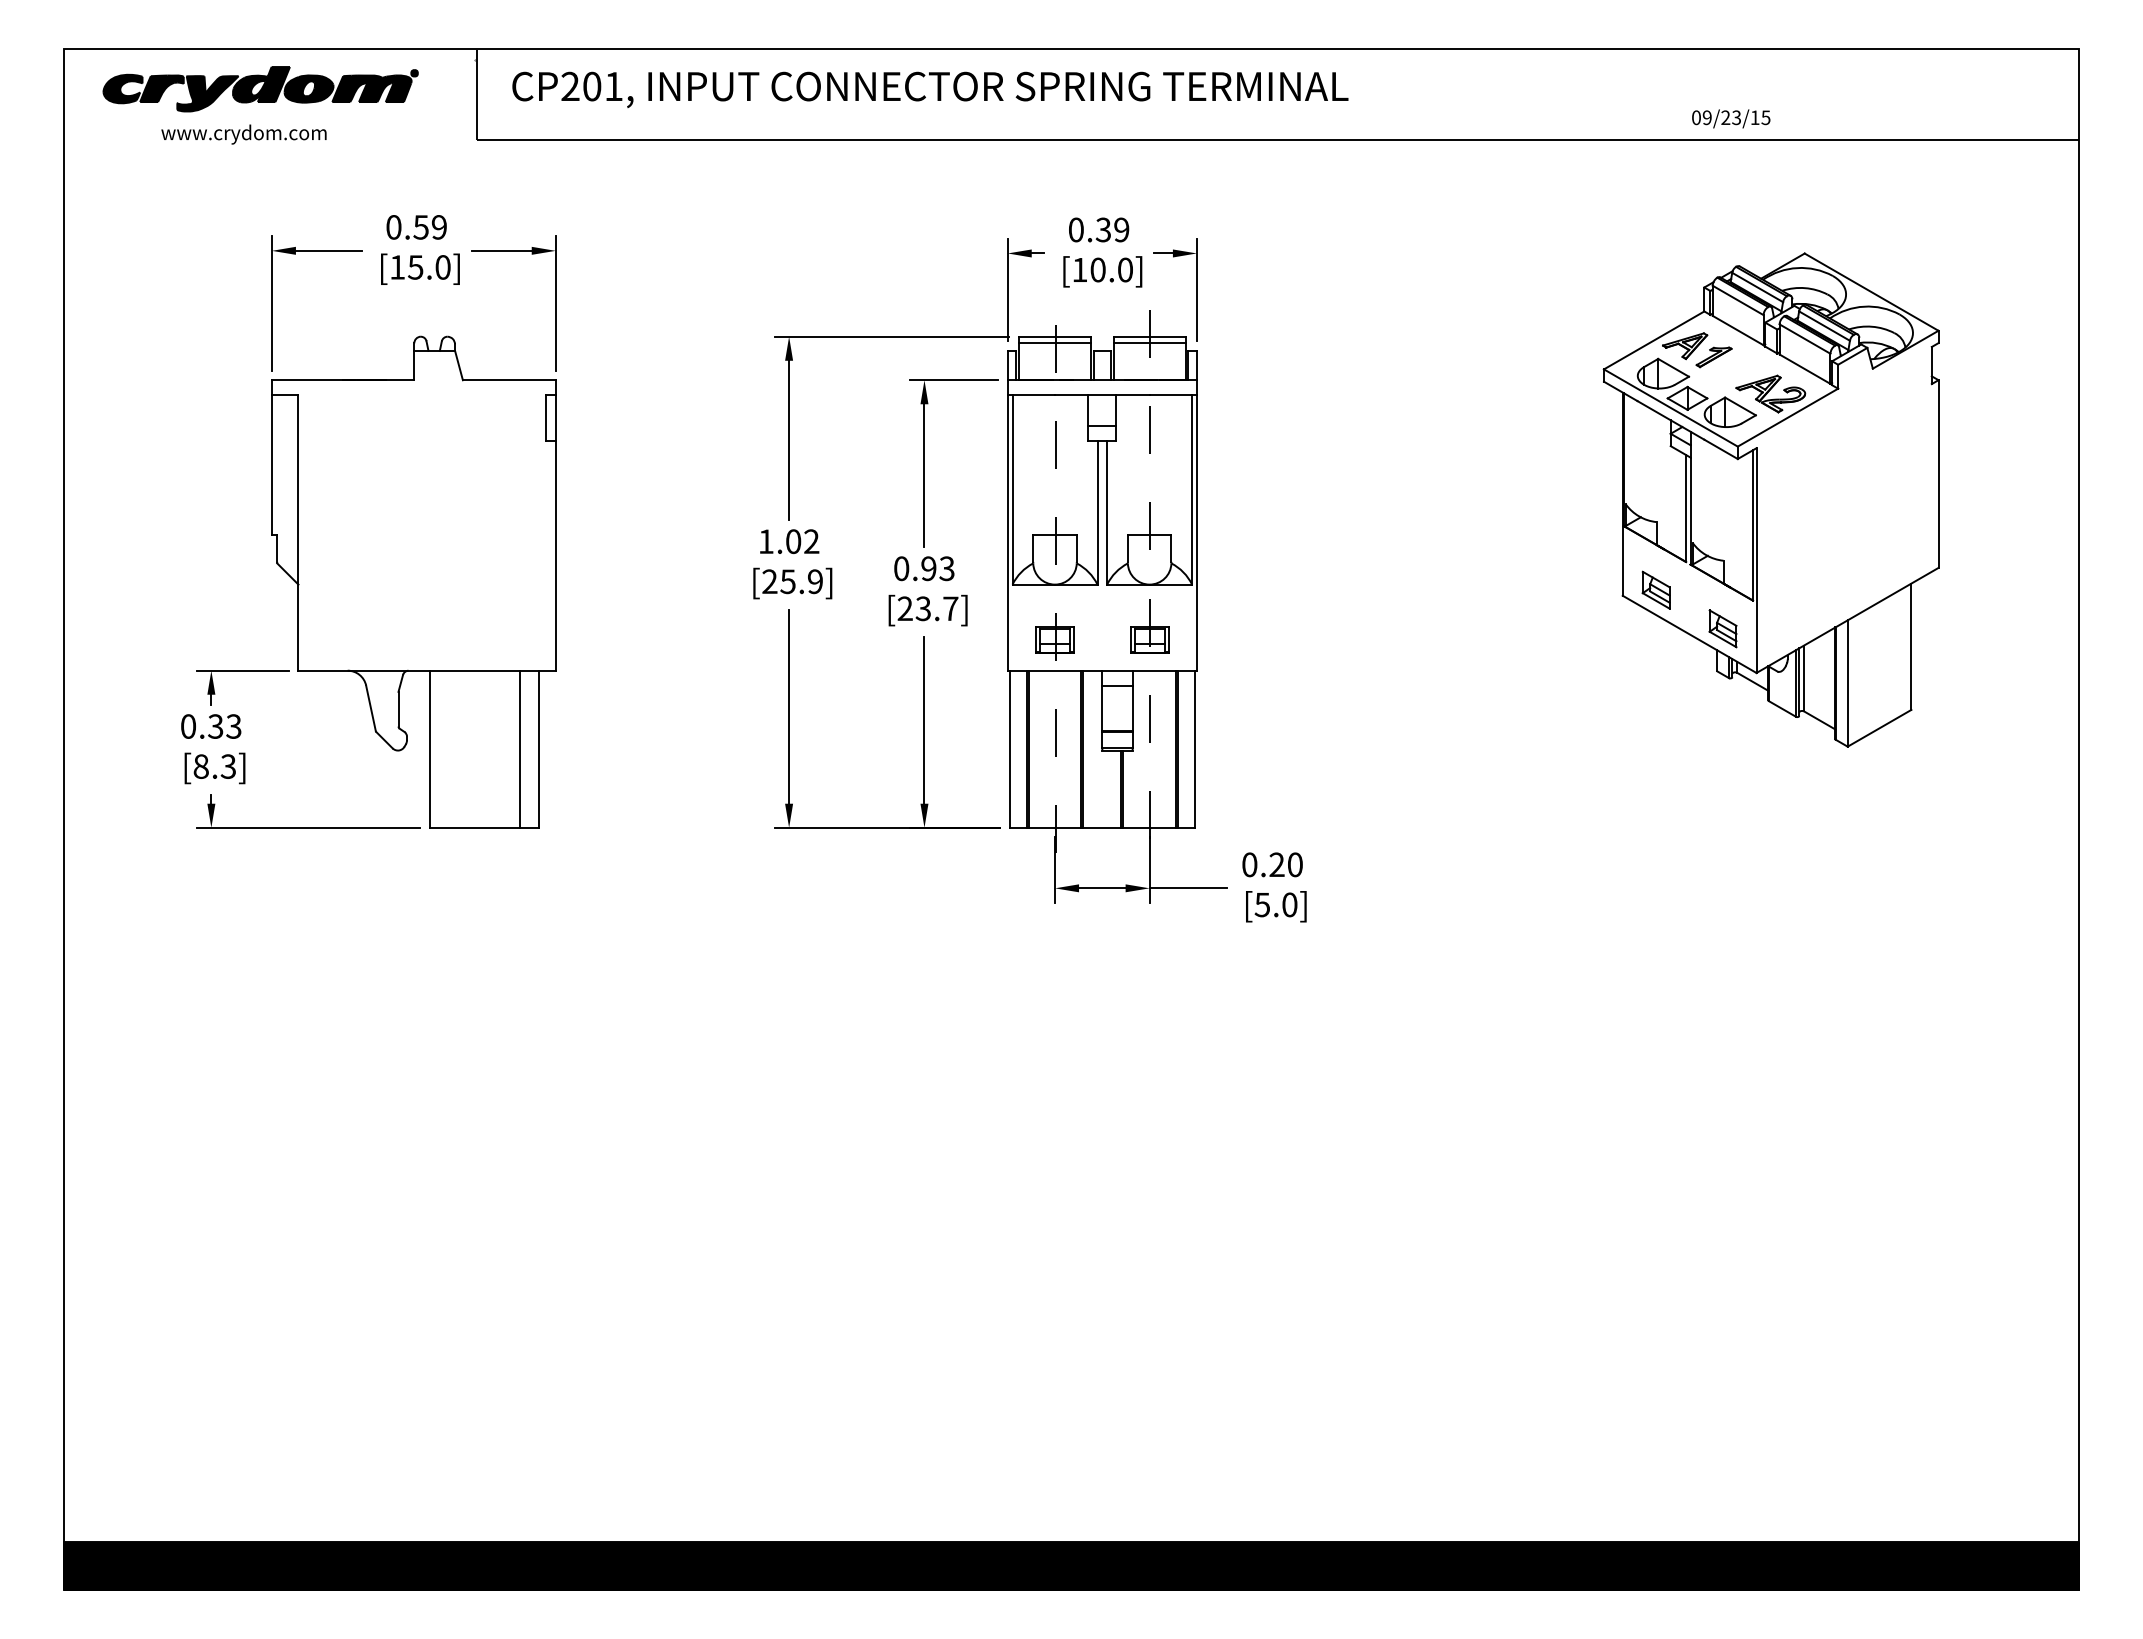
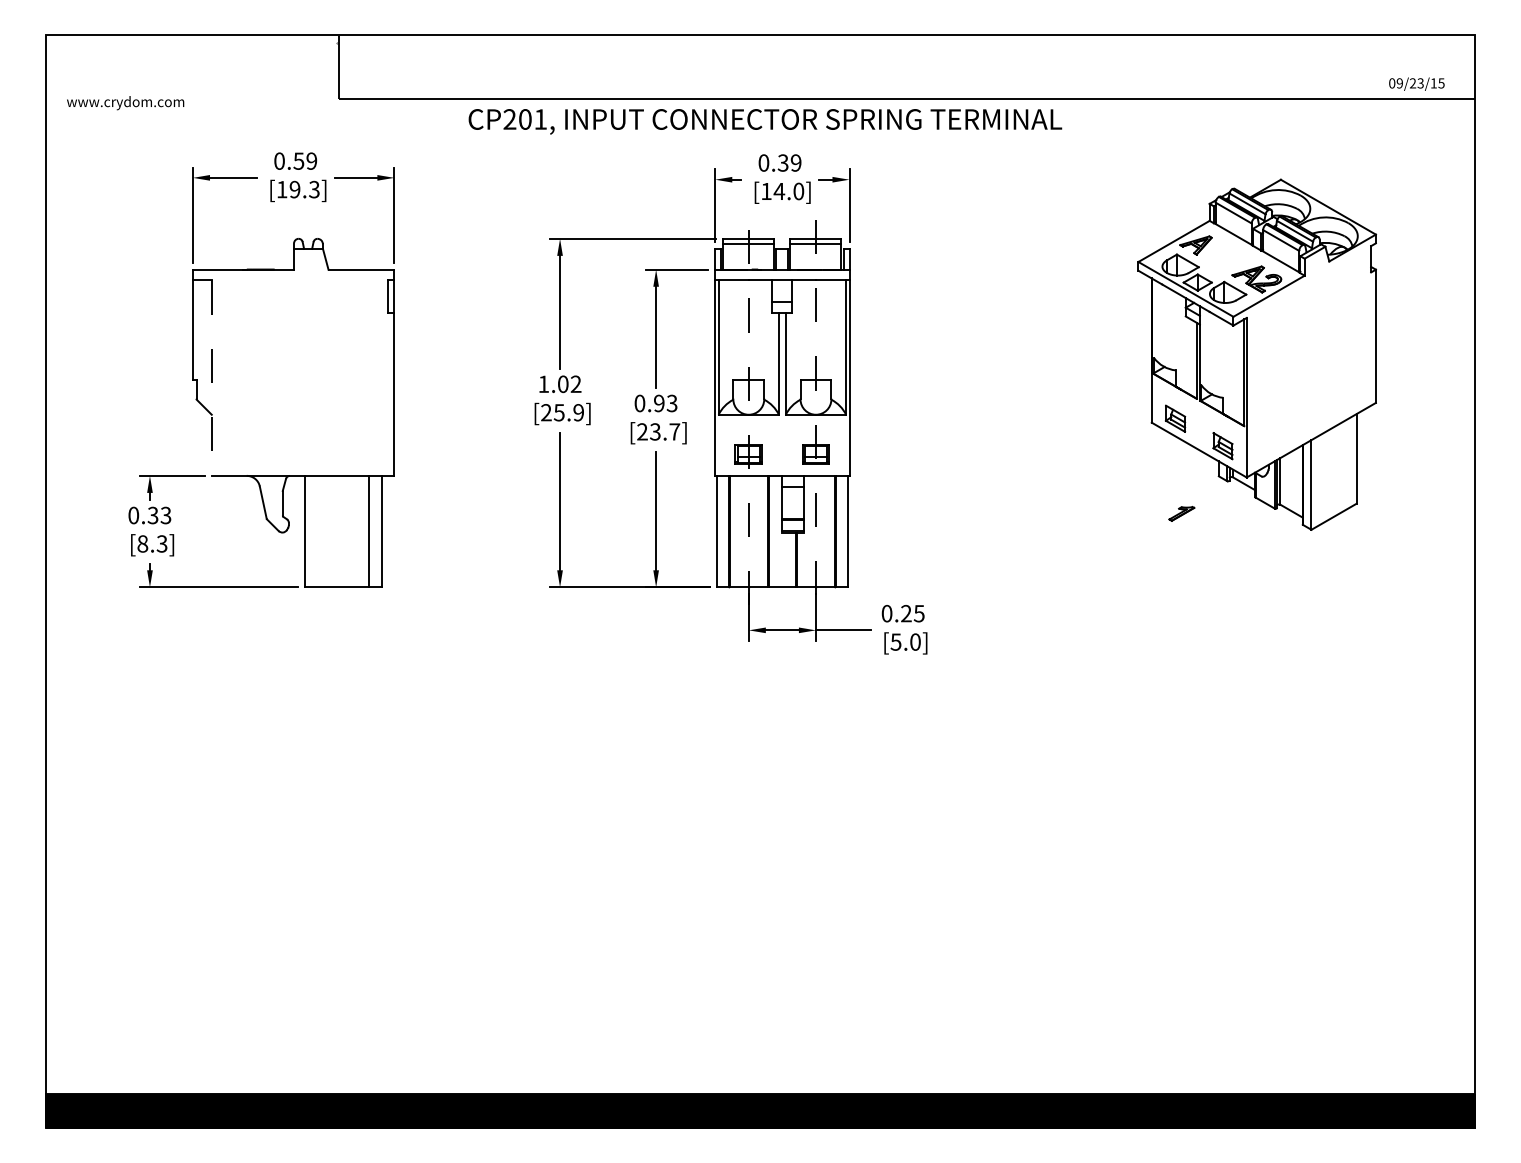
part: (260, 89) -> (184, 63), removed
text: (930, 89) -> (765, 121), moved
text: (1731, 118) -> (1417, 83), moved
text: (243, 134) -> (125, 103), moved
text: (428, 267) -> (304, 189), [15.0] -> [19.3]
text: (1097, 269) -> (778, 191), [10.0] -> [14.0]
part: (1713, 357) -> (1181, 514), moved
line: (298, 533) -> (211, 378), solid -> dashed
text: (1294, 864) -> (918, 613), 0.20 -> 0.25

